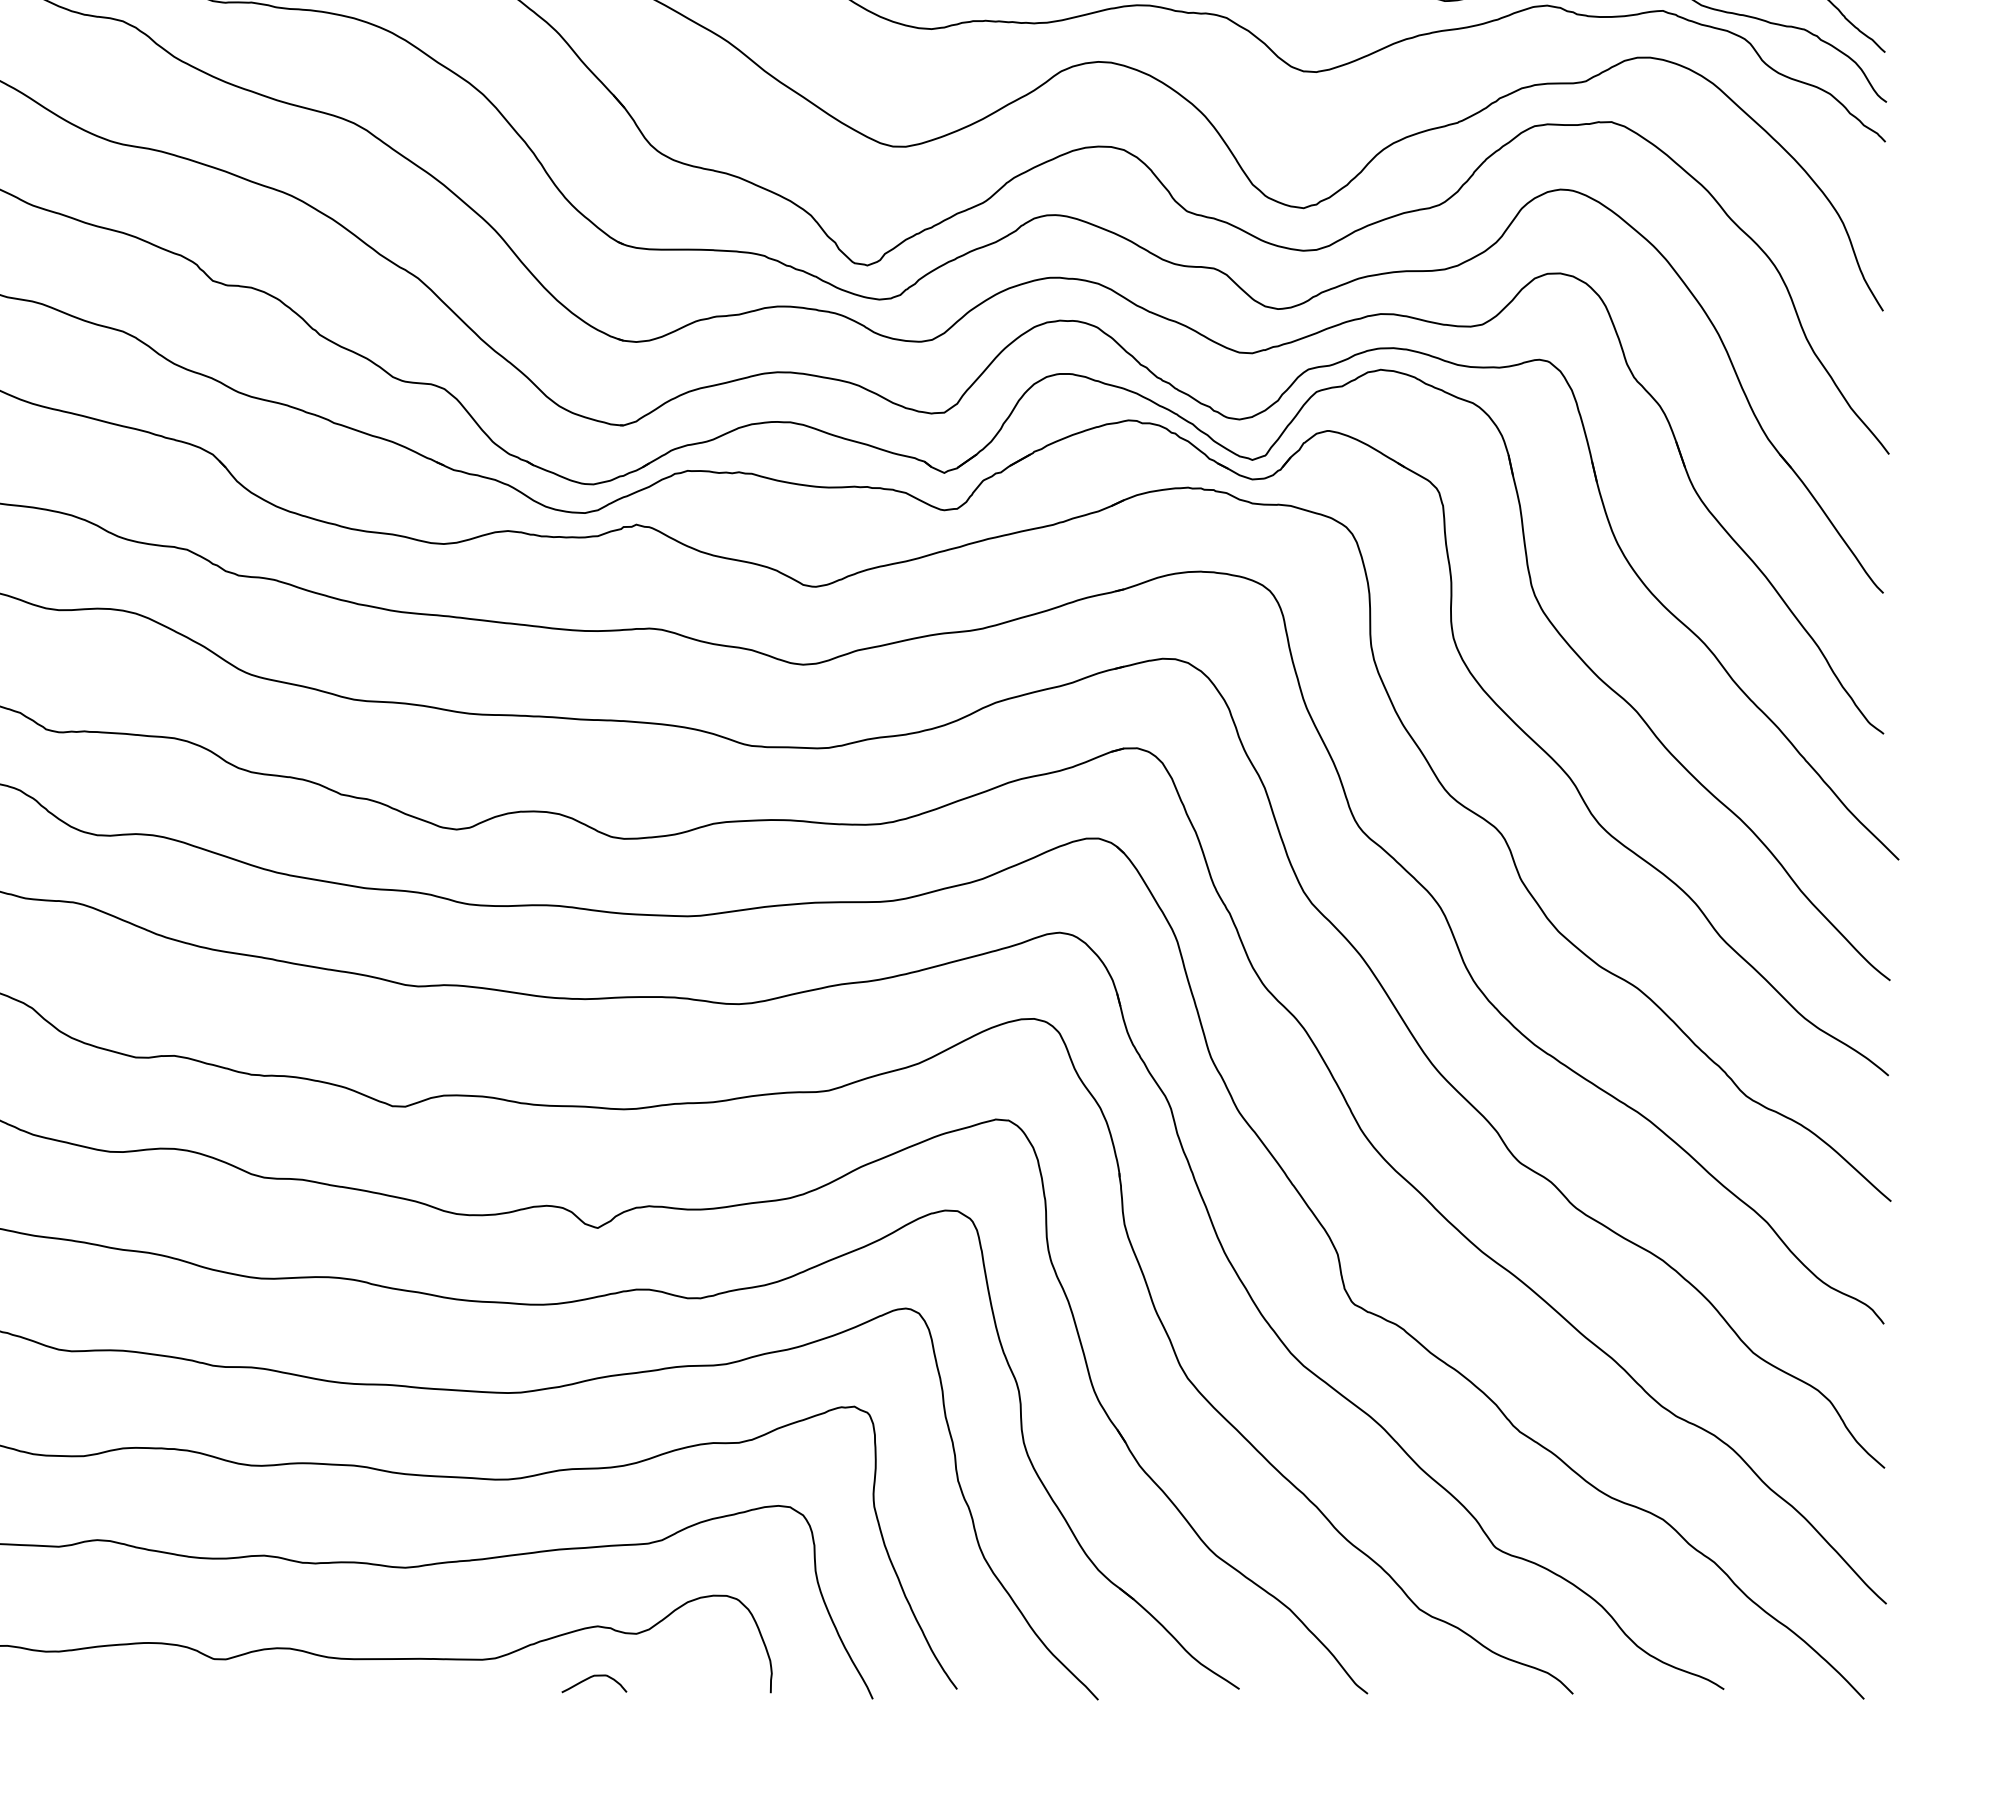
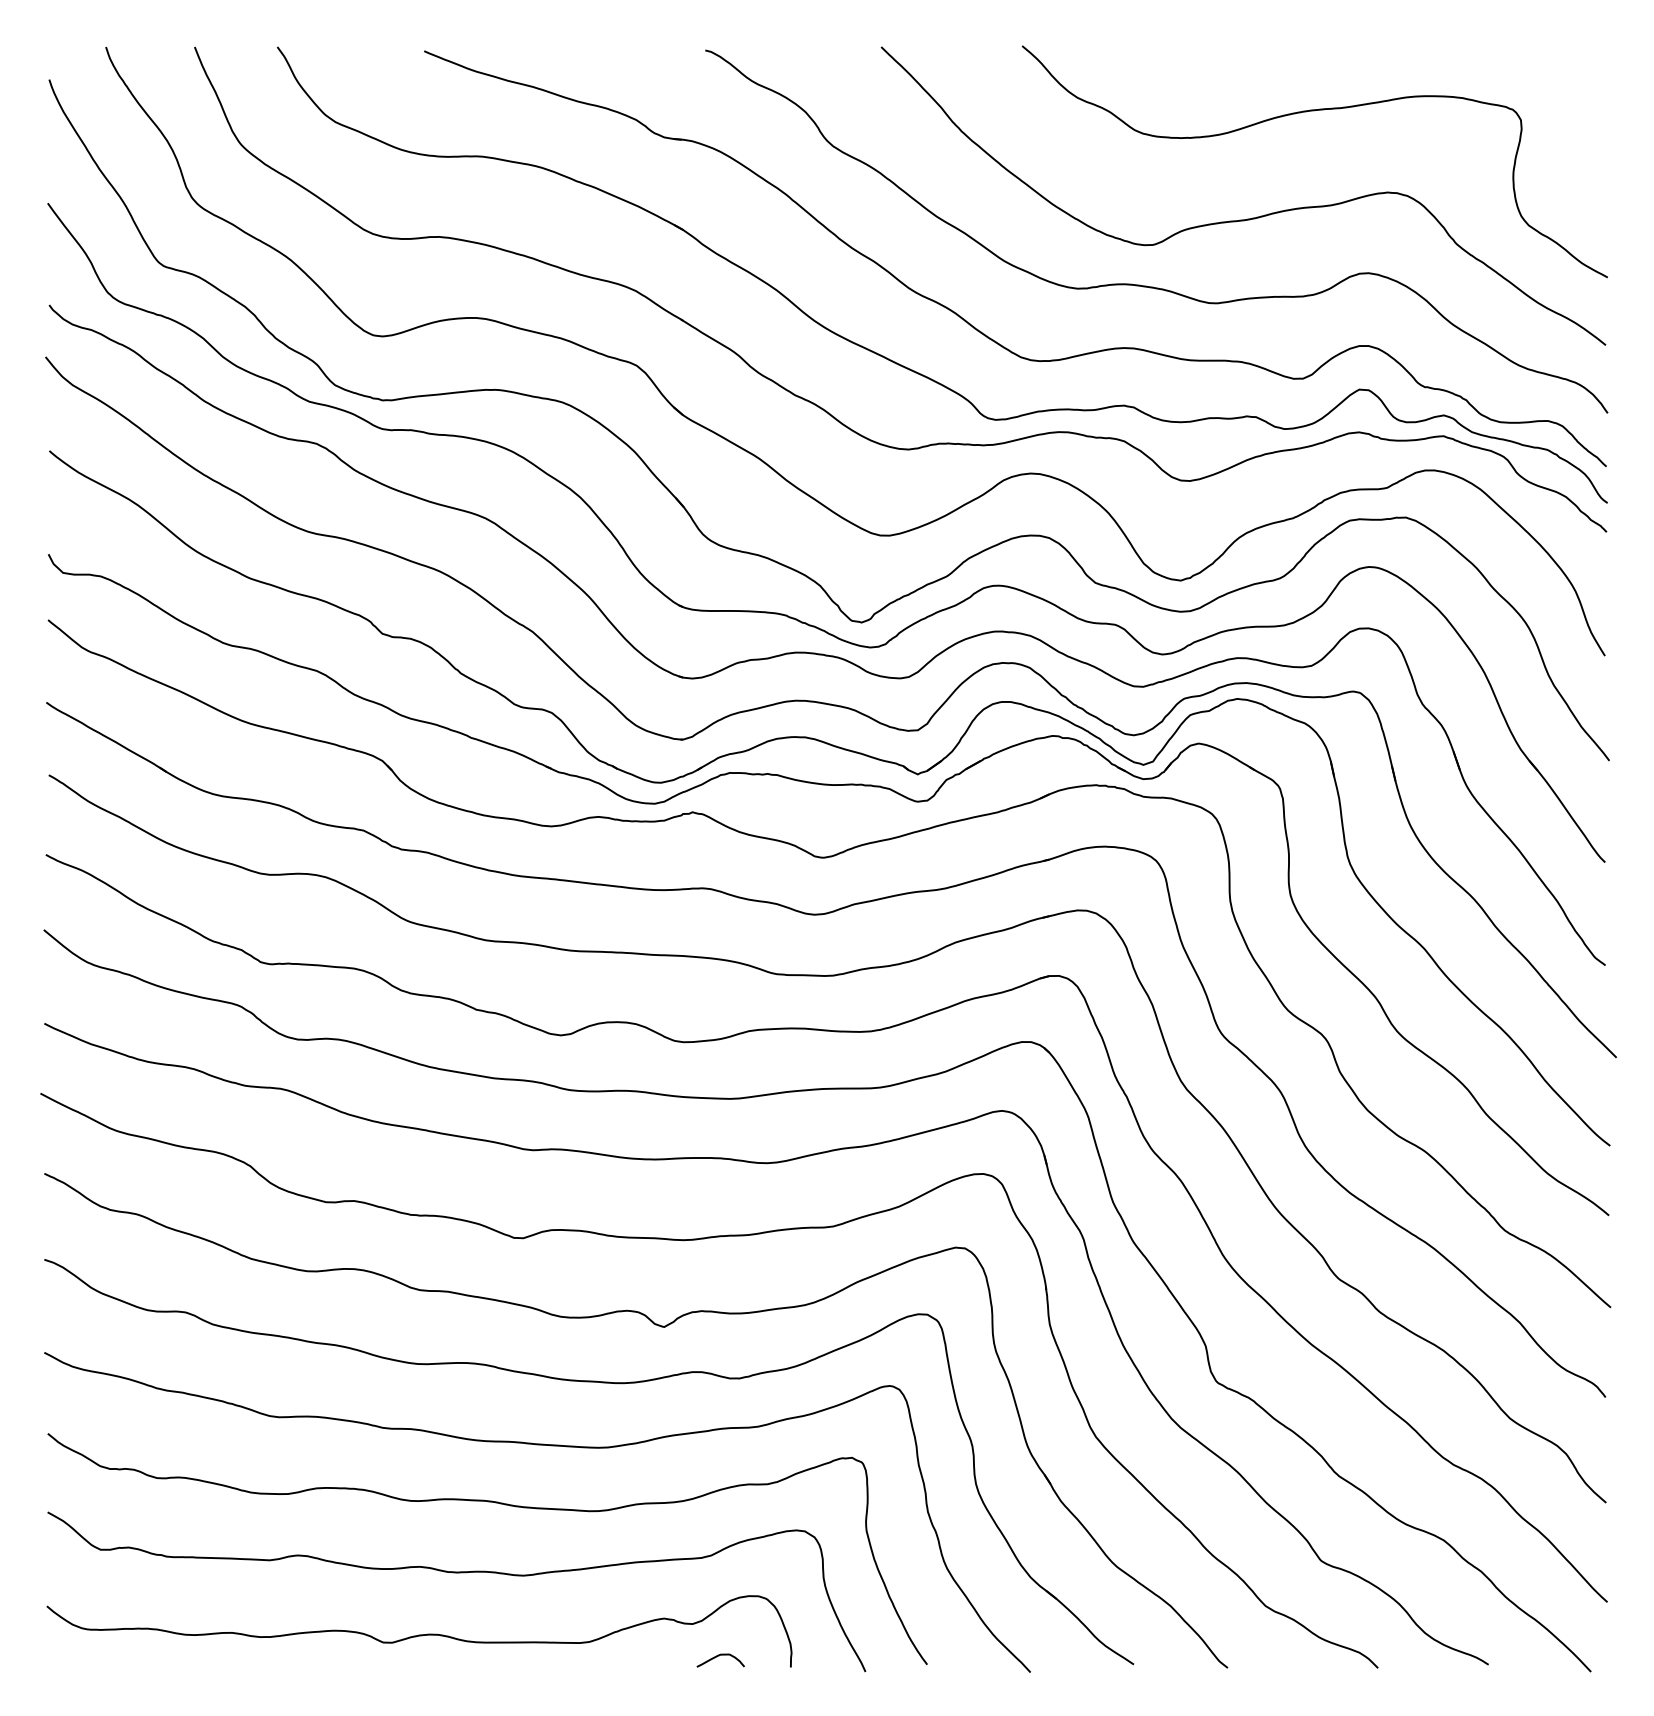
curve: (592, 1678) -> (719, 1656), moved

